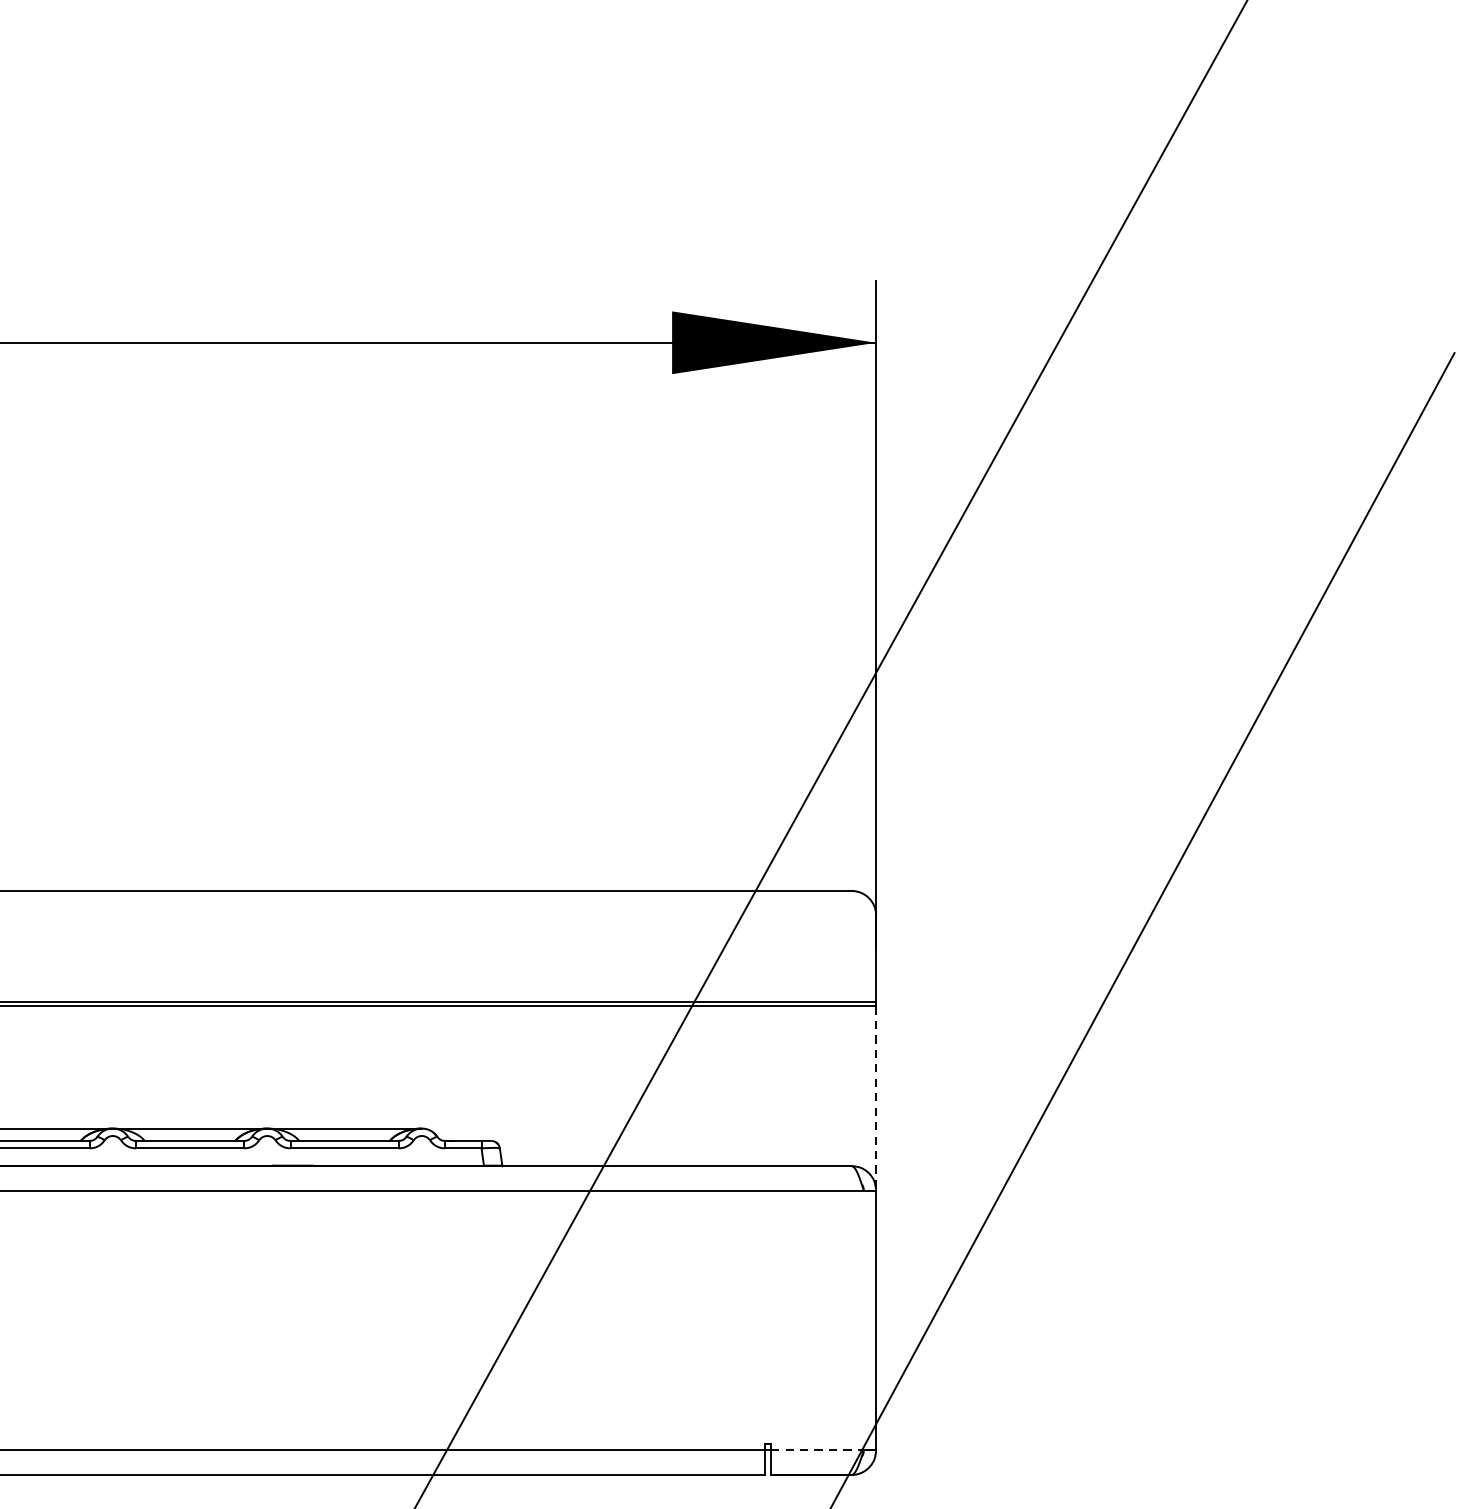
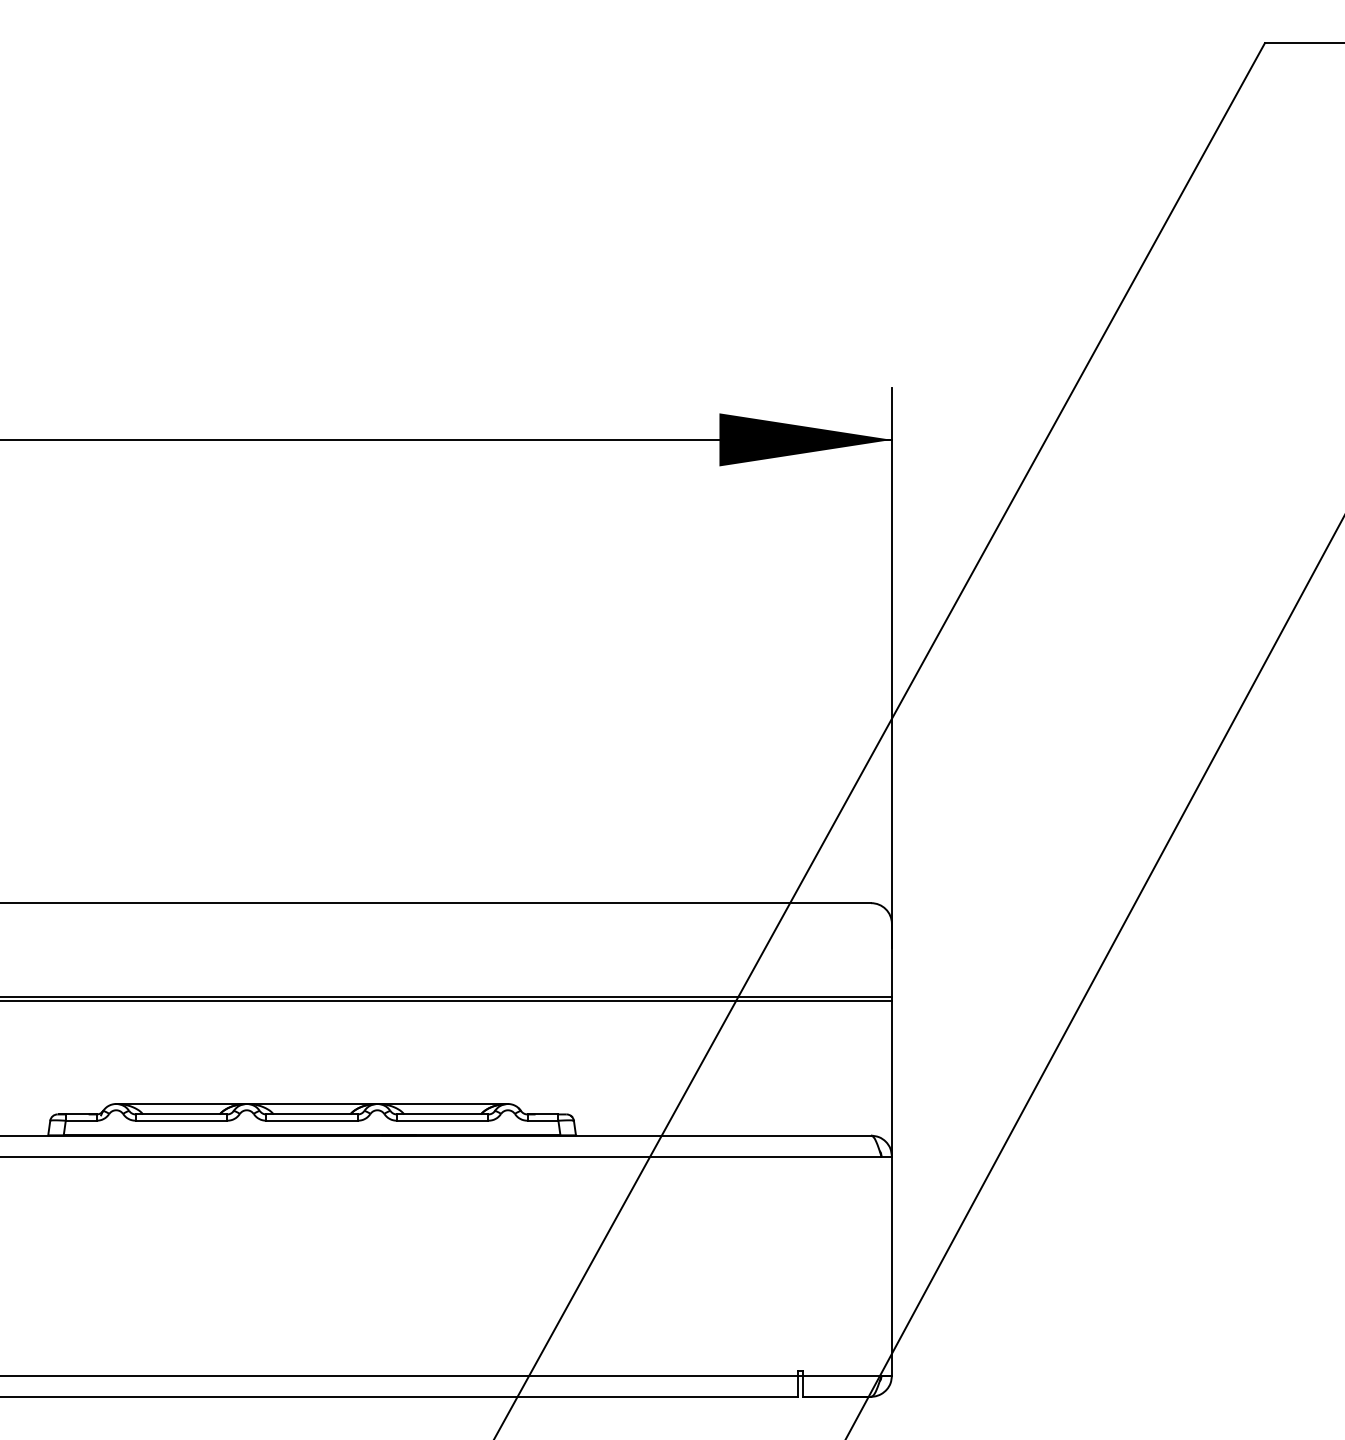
line: (875, 1098) -> (891, 1078), dashed -> solid
line: (817, 1449) -> (842, 1375), dashed -> solid

